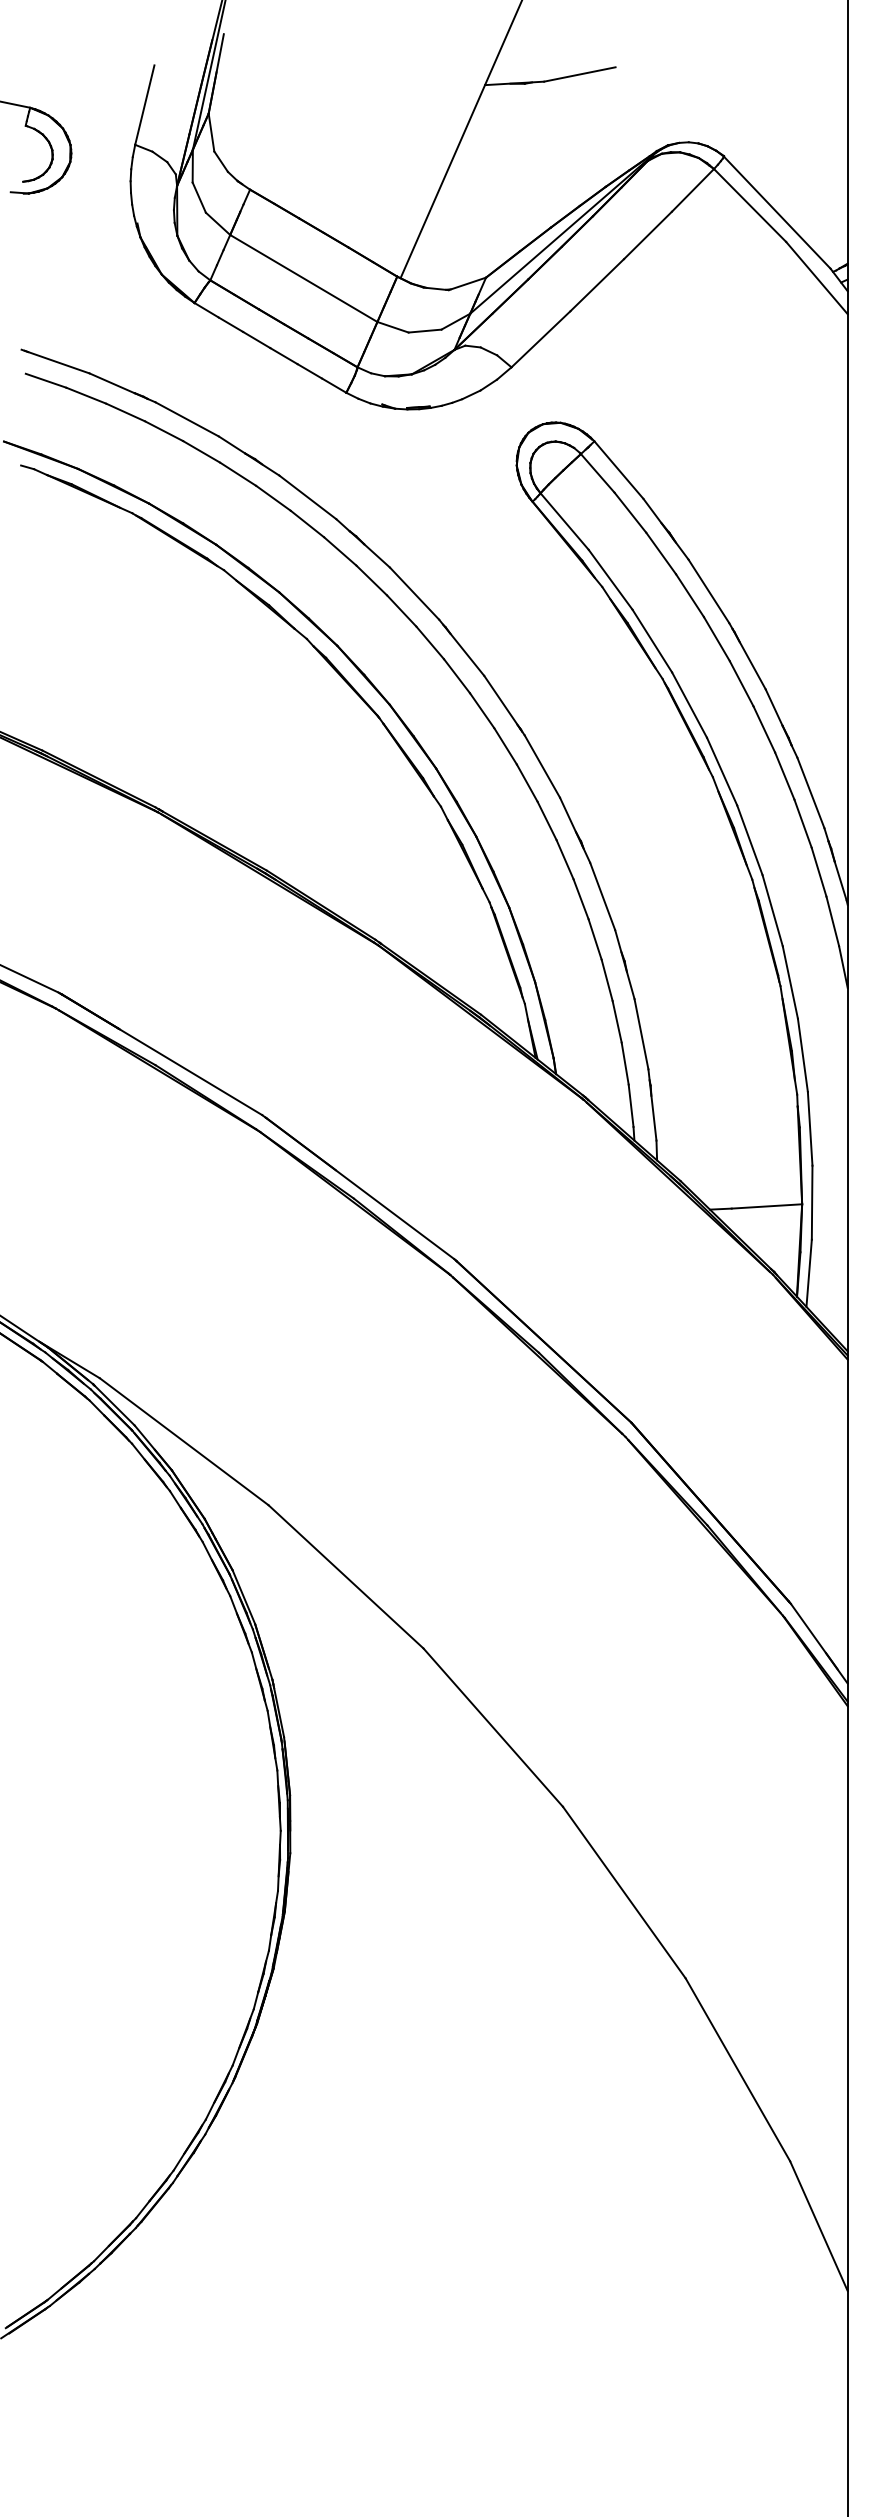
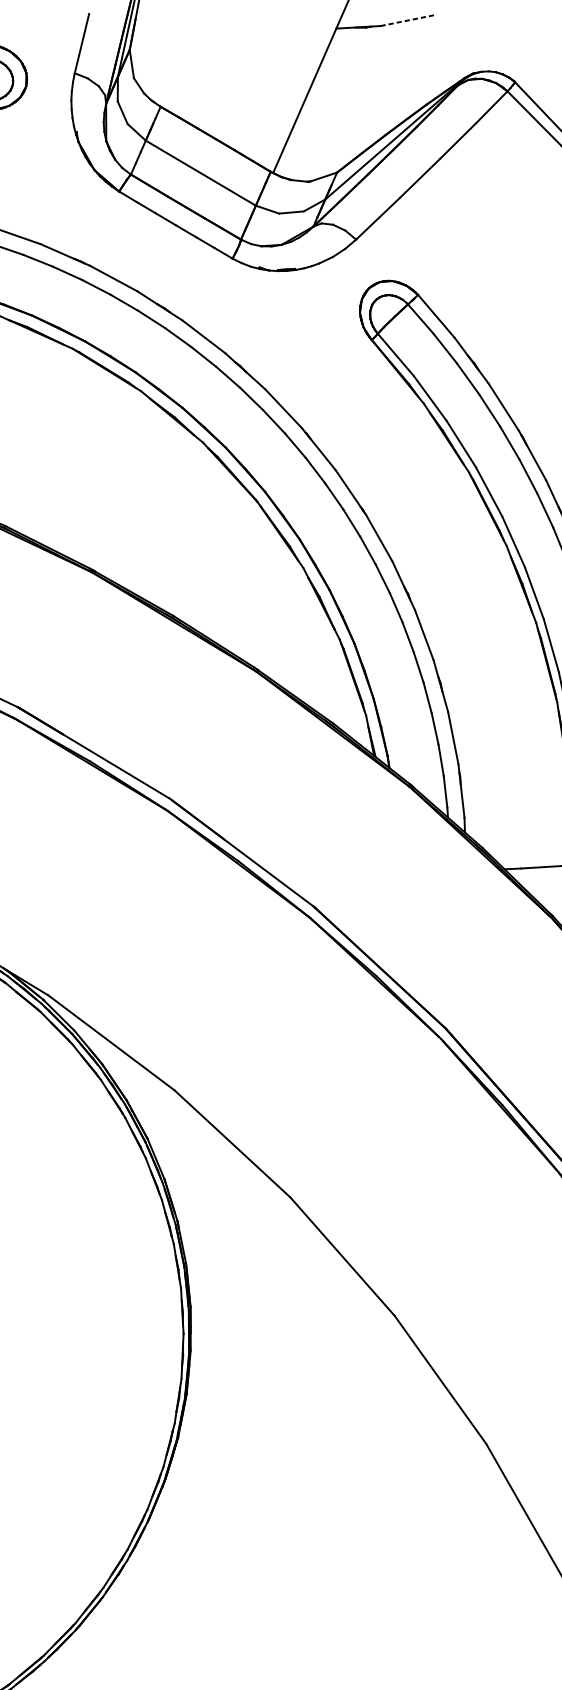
line: (580, 74) -> (407, 20), solid -> dashed

